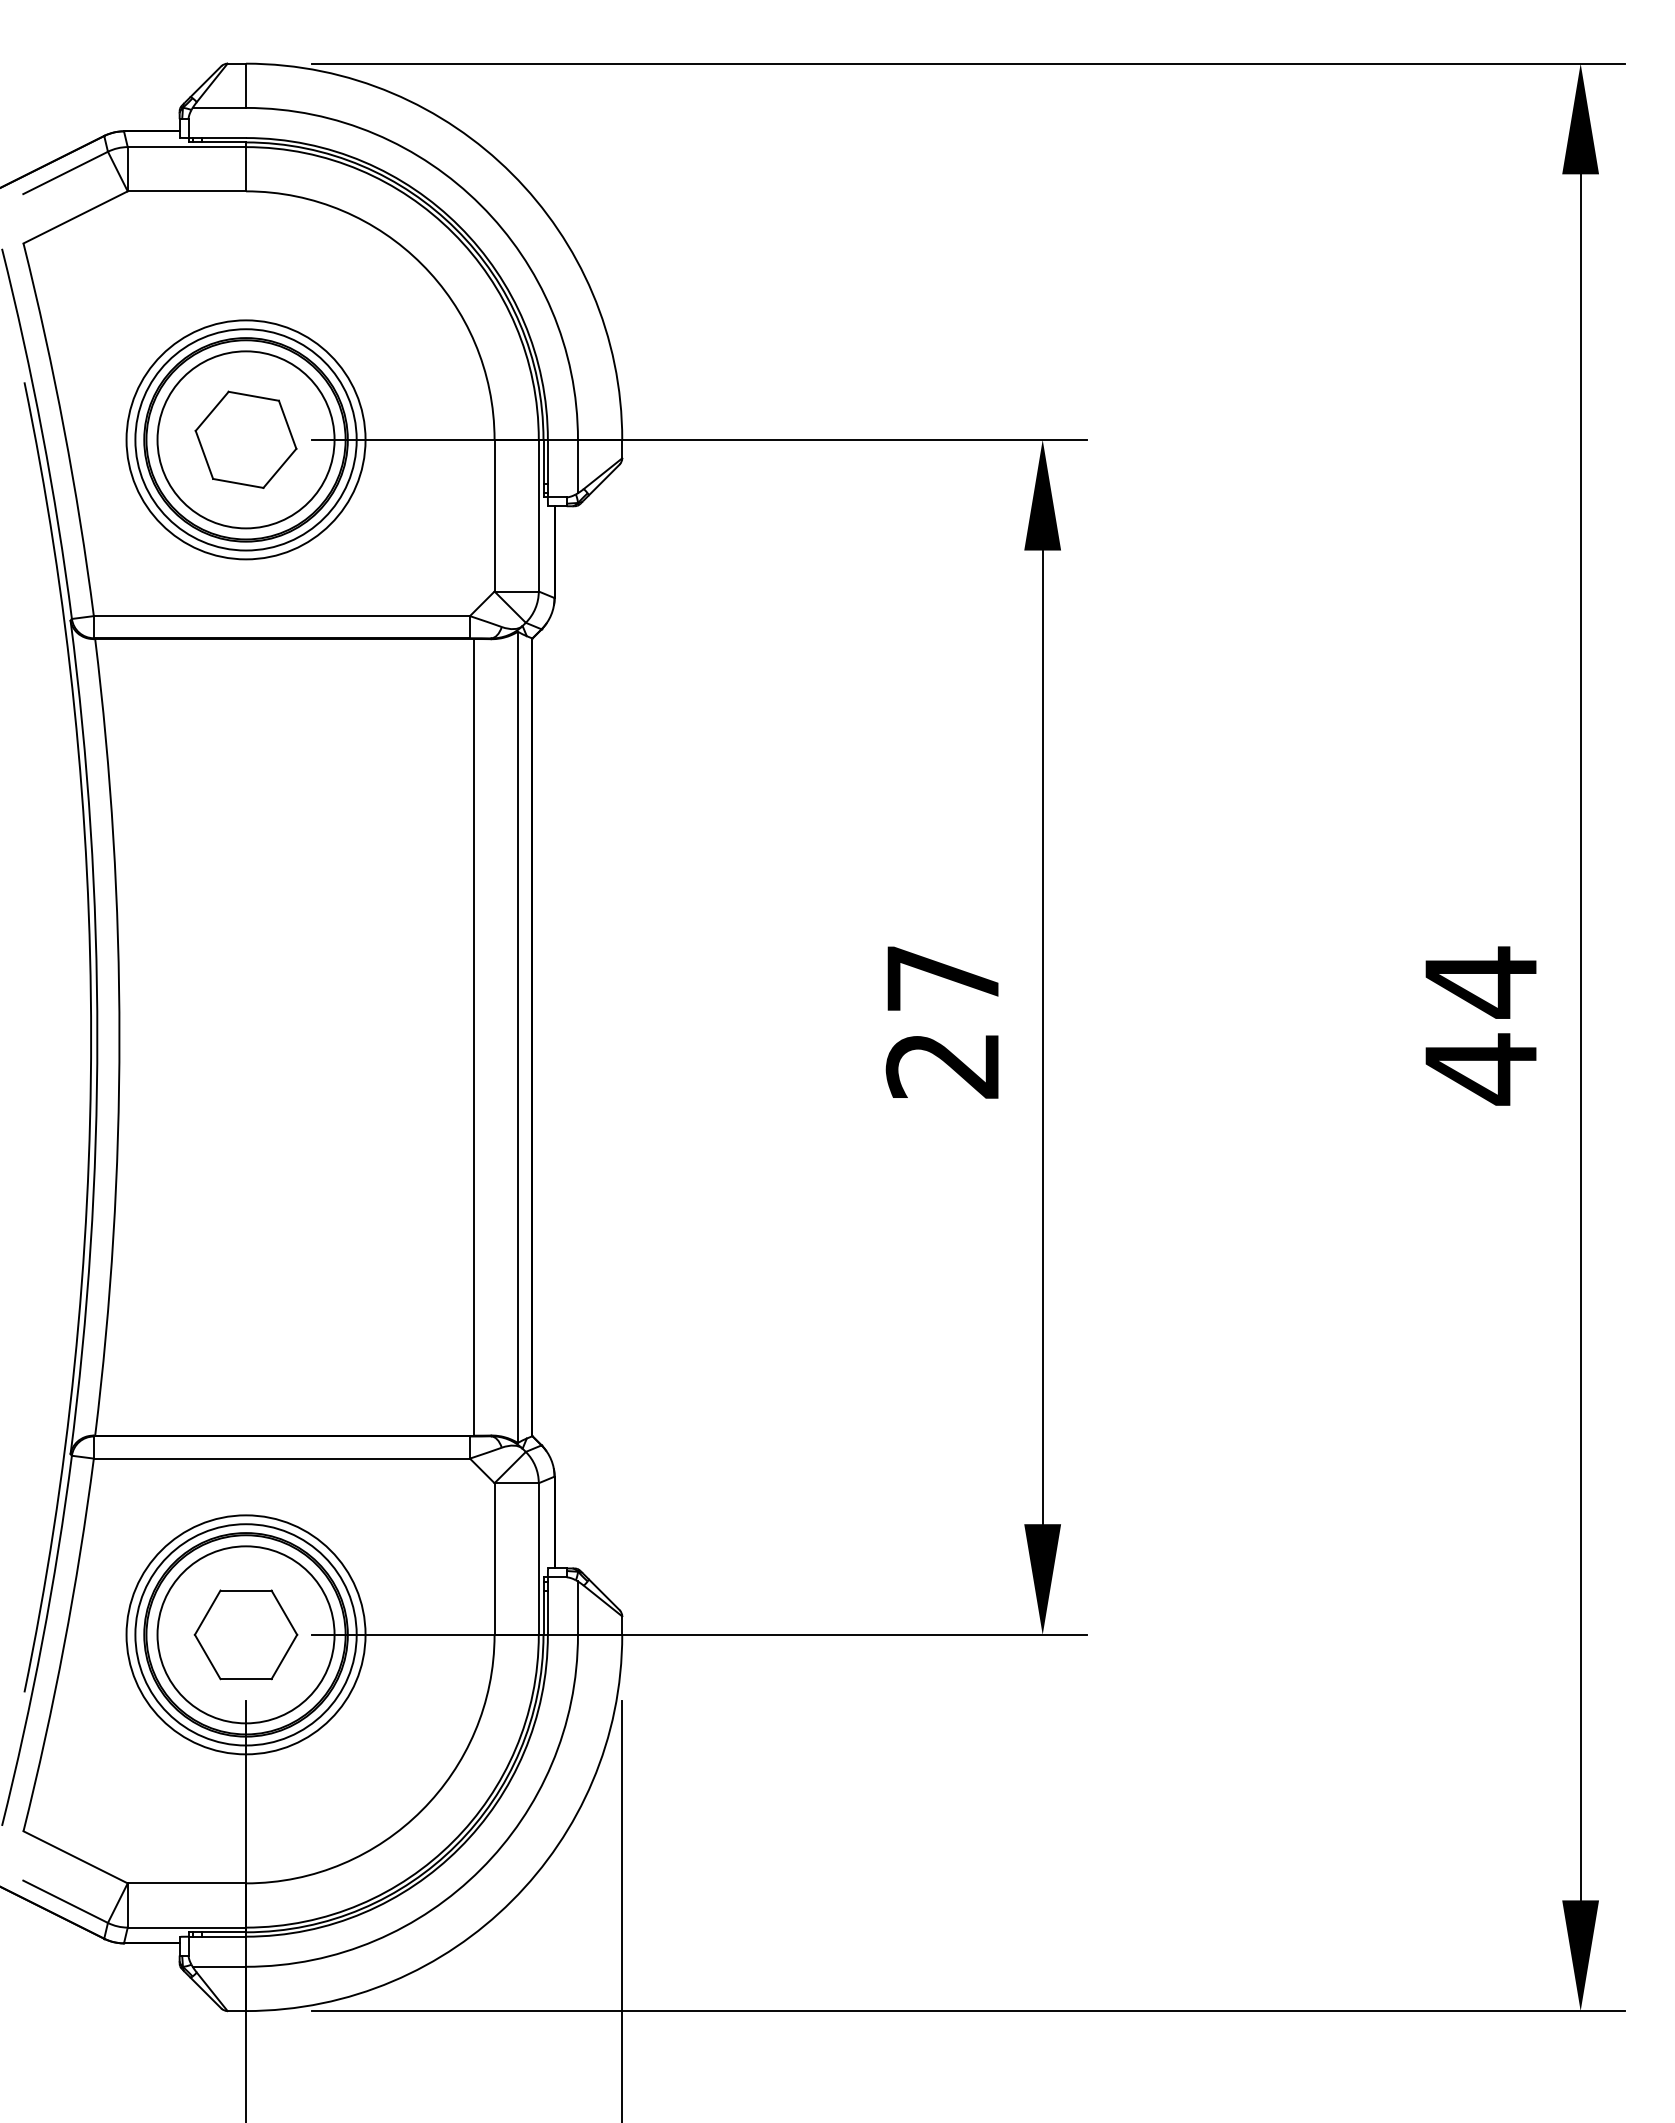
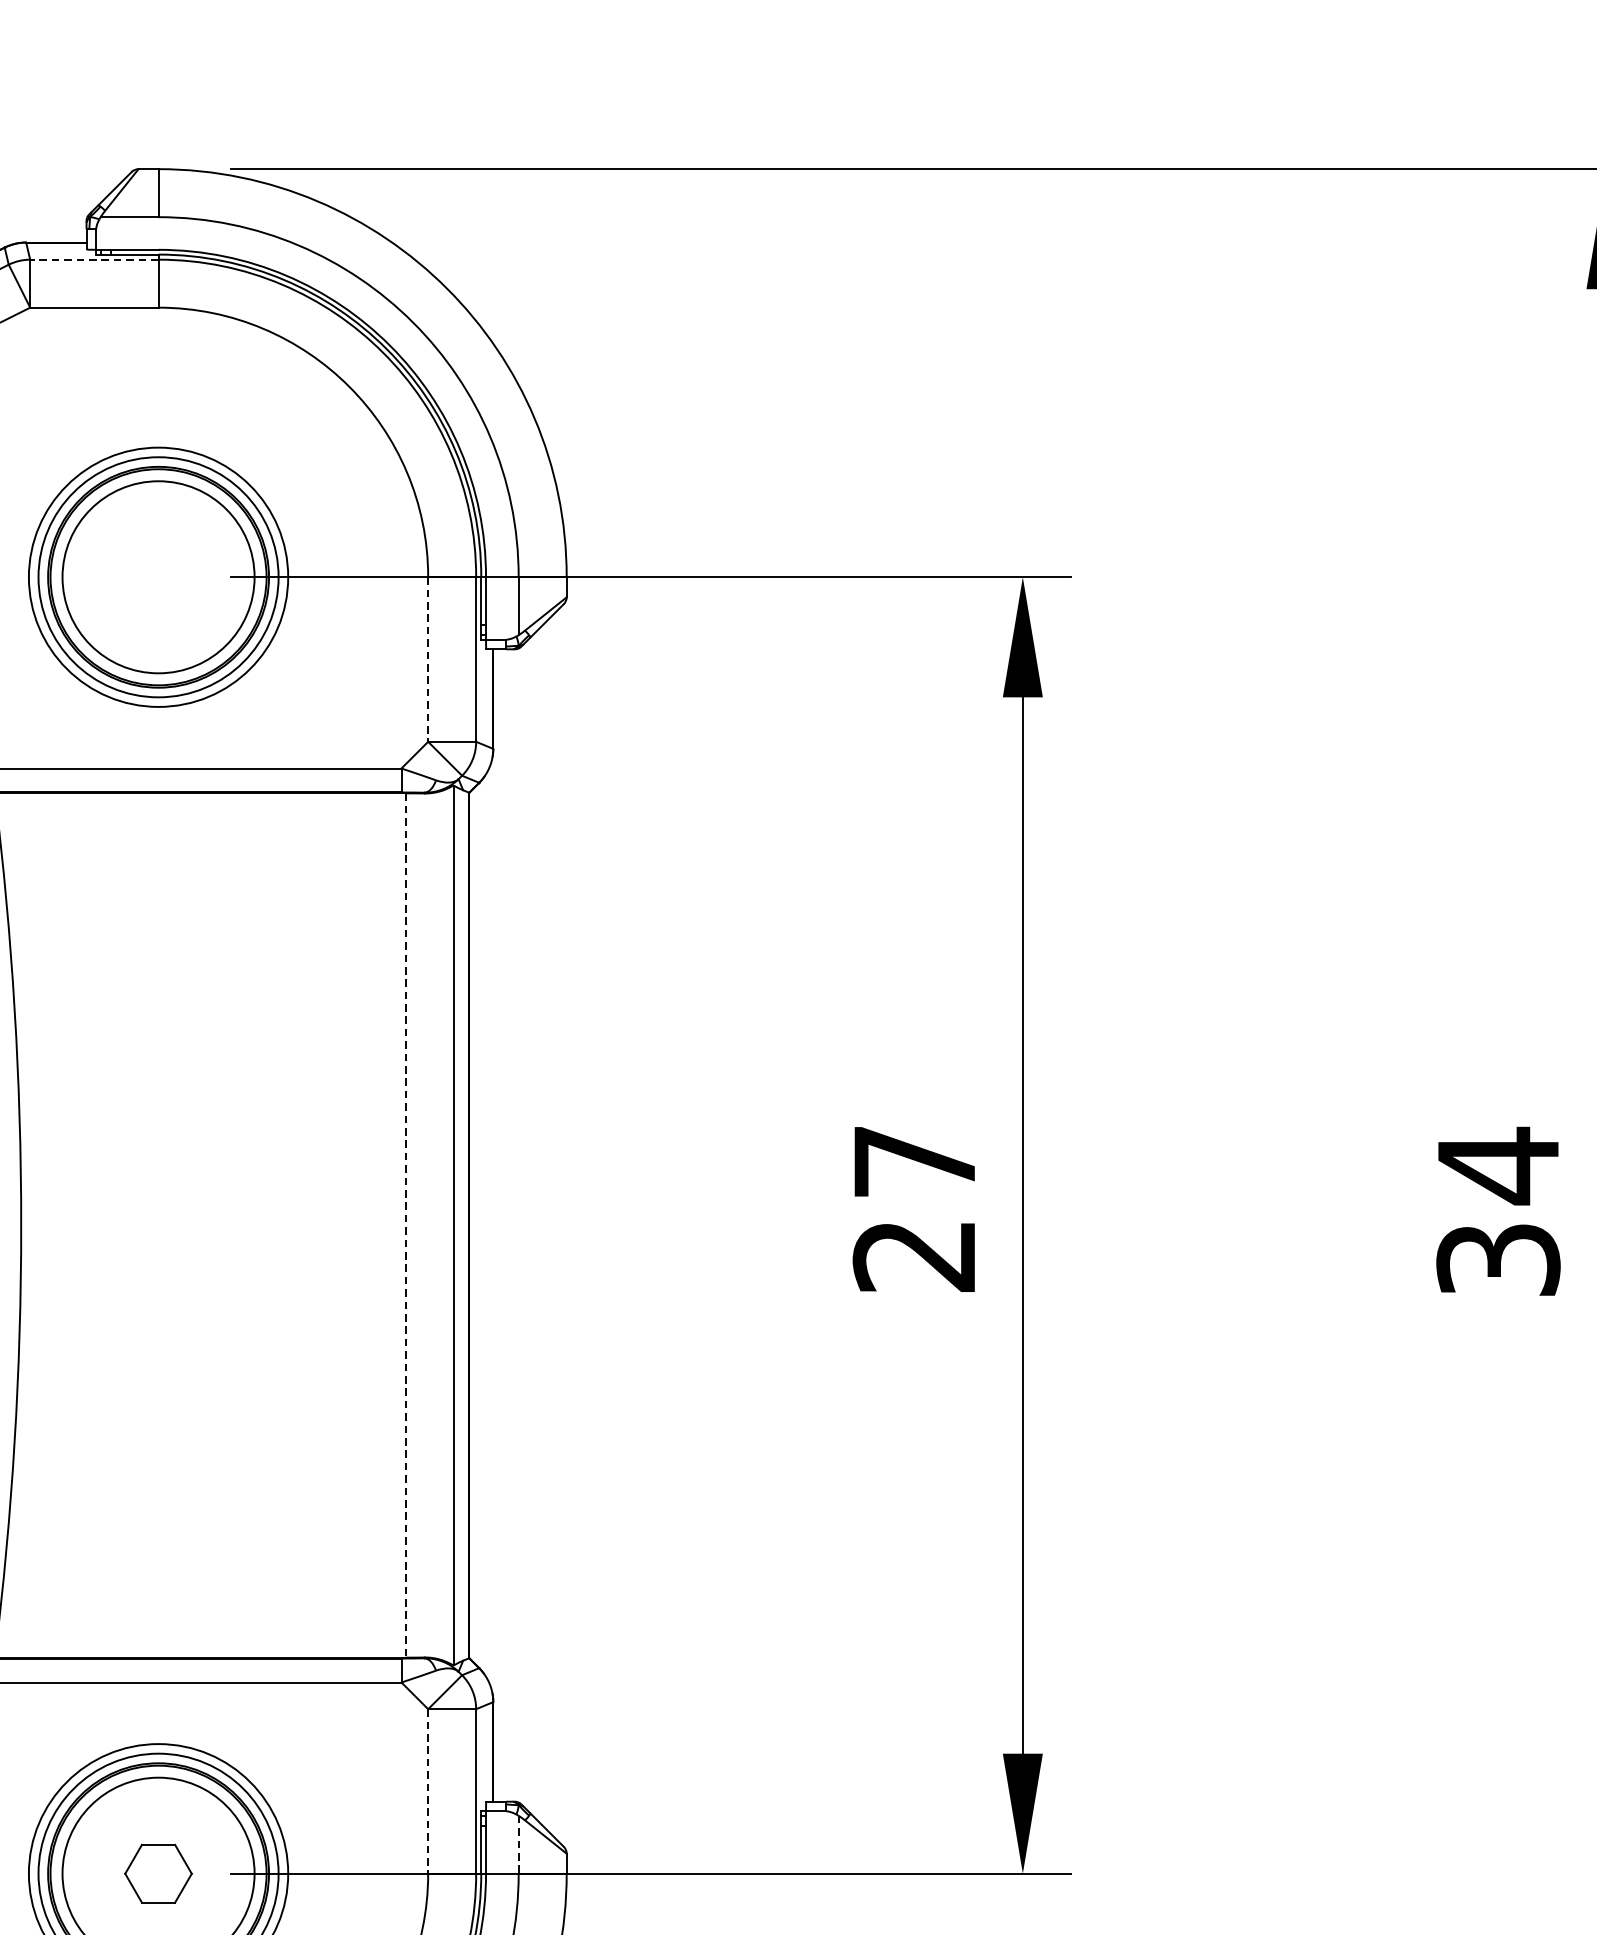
line: (186, 147) -> (93, 260), solid -> dashed
part: (245, 439) -> (157, 576), removed
line: (494, 515) -> (428, 659), solid -> dashed
line: (473, 1037) -> (405, 1225), solid -> dashed
text: (1480, 1069) -> (1497, 1260), 44 -> 34
line: (494, 1559) -> (428, 1791), solid -> dashed
line: (577, 1608) -> (518, 1845), solid -> dashed
part: (245, 1634) -> (157, 1873), size x0.6

